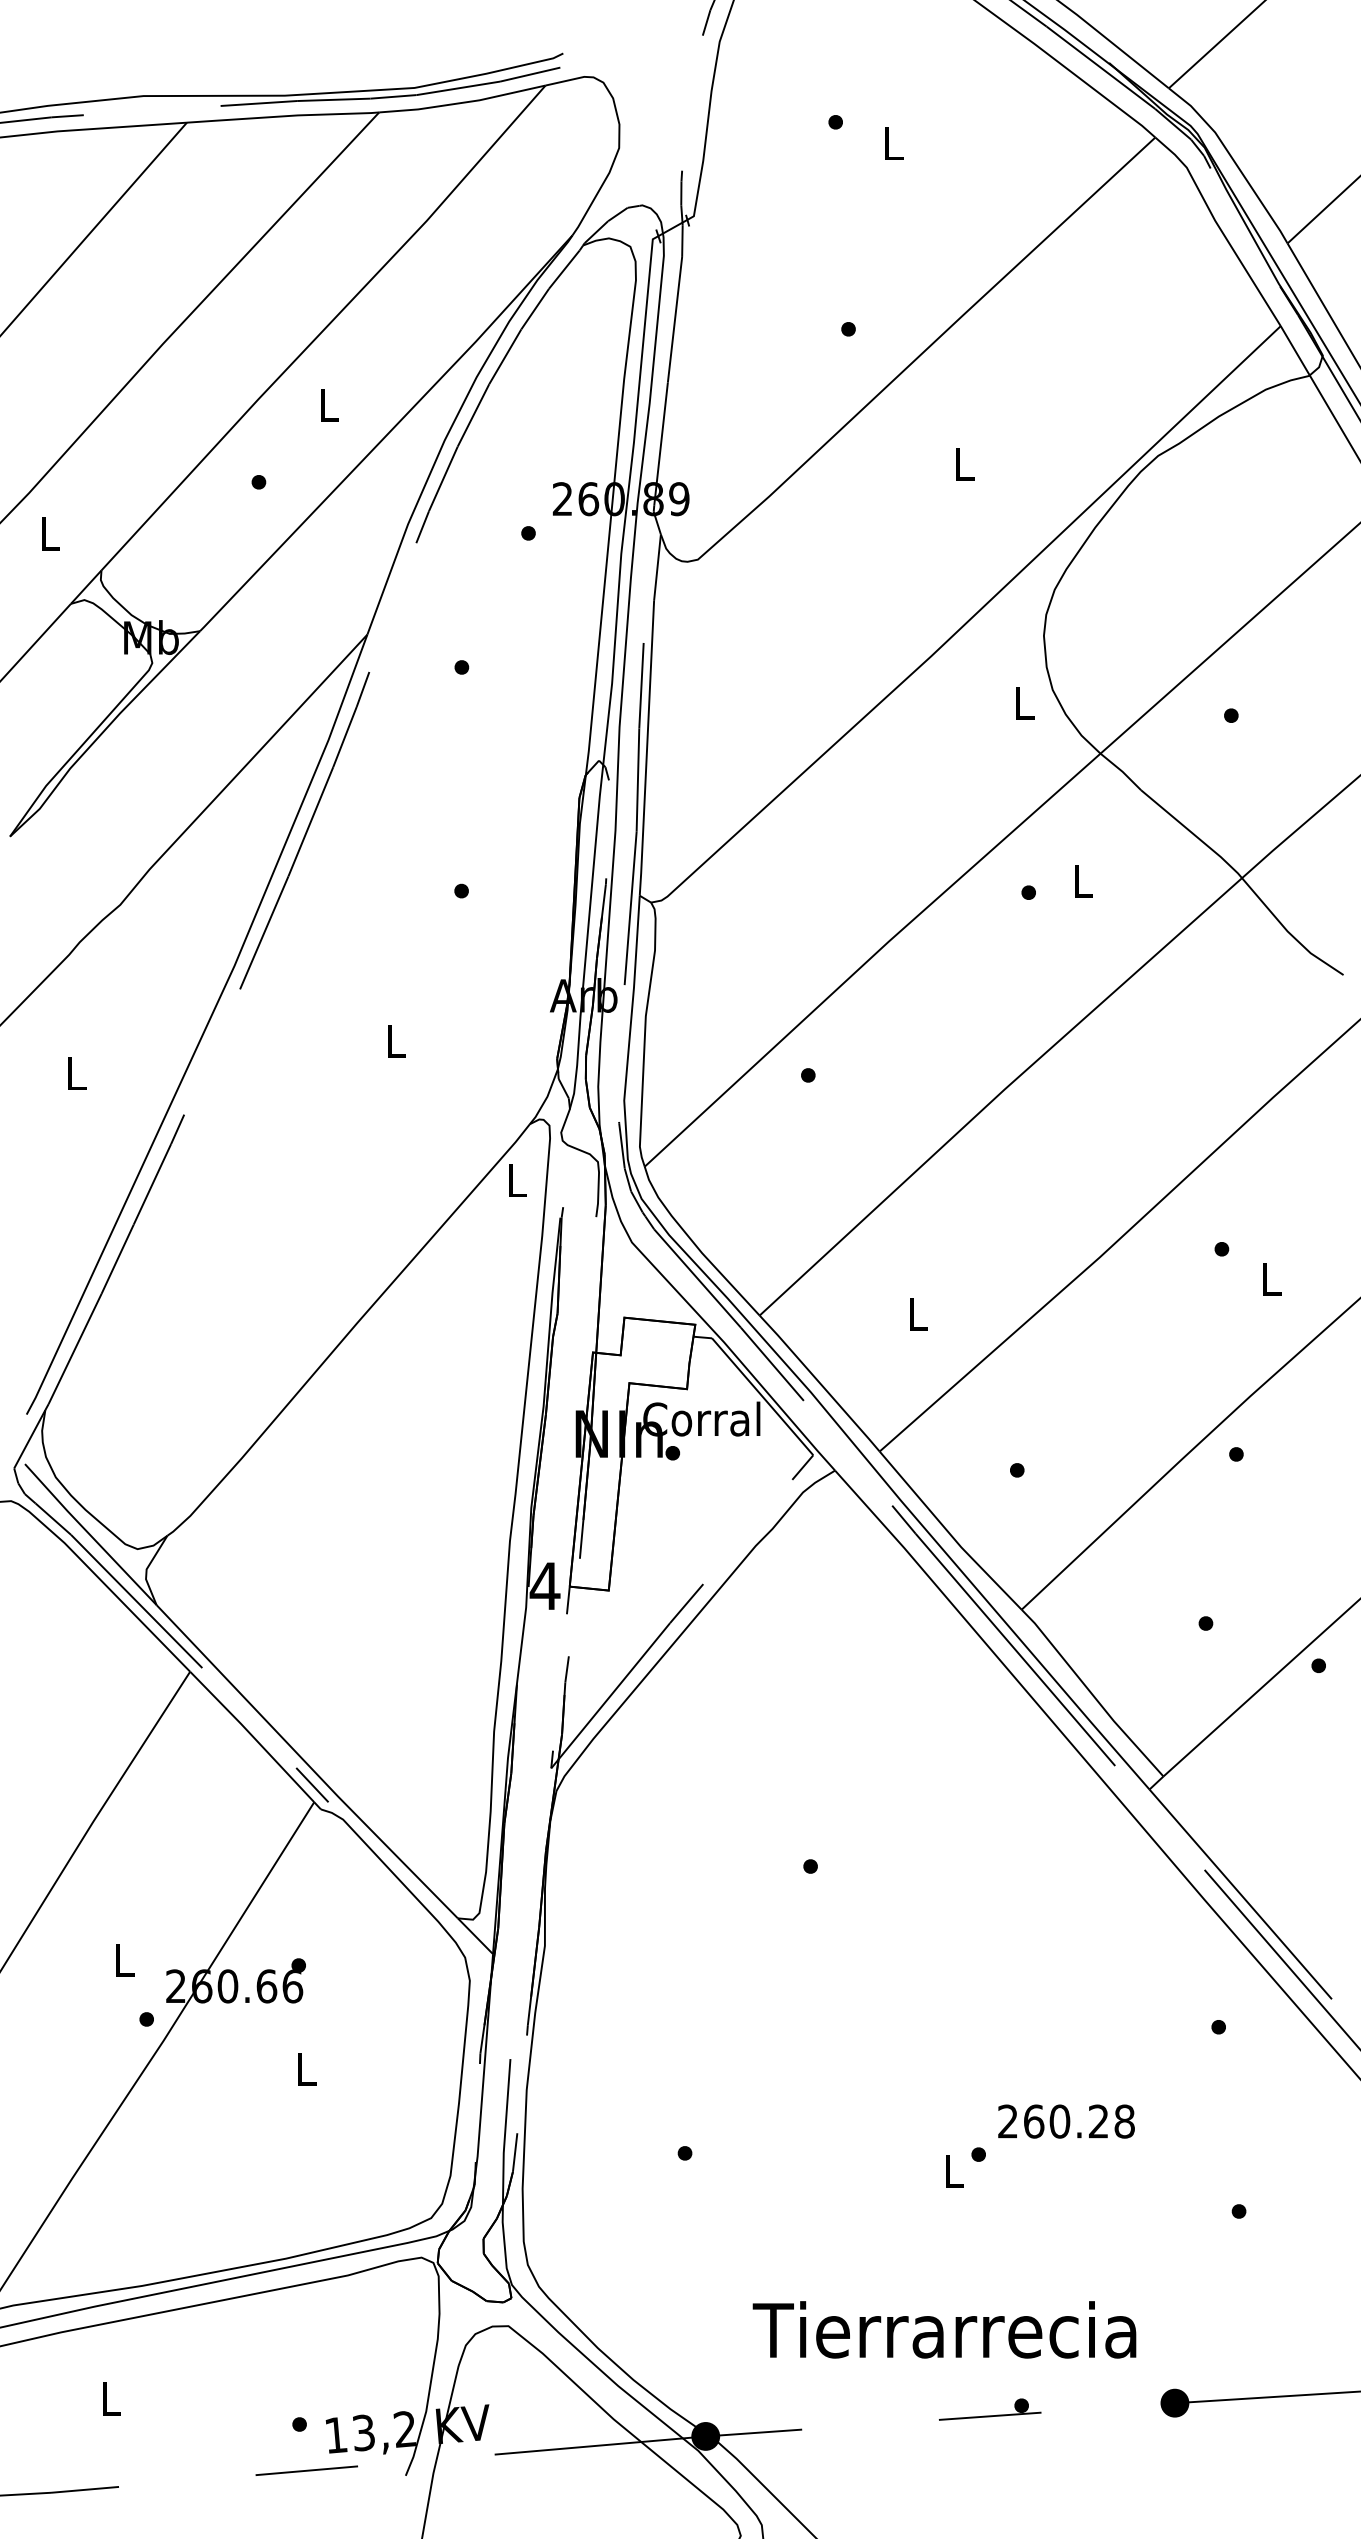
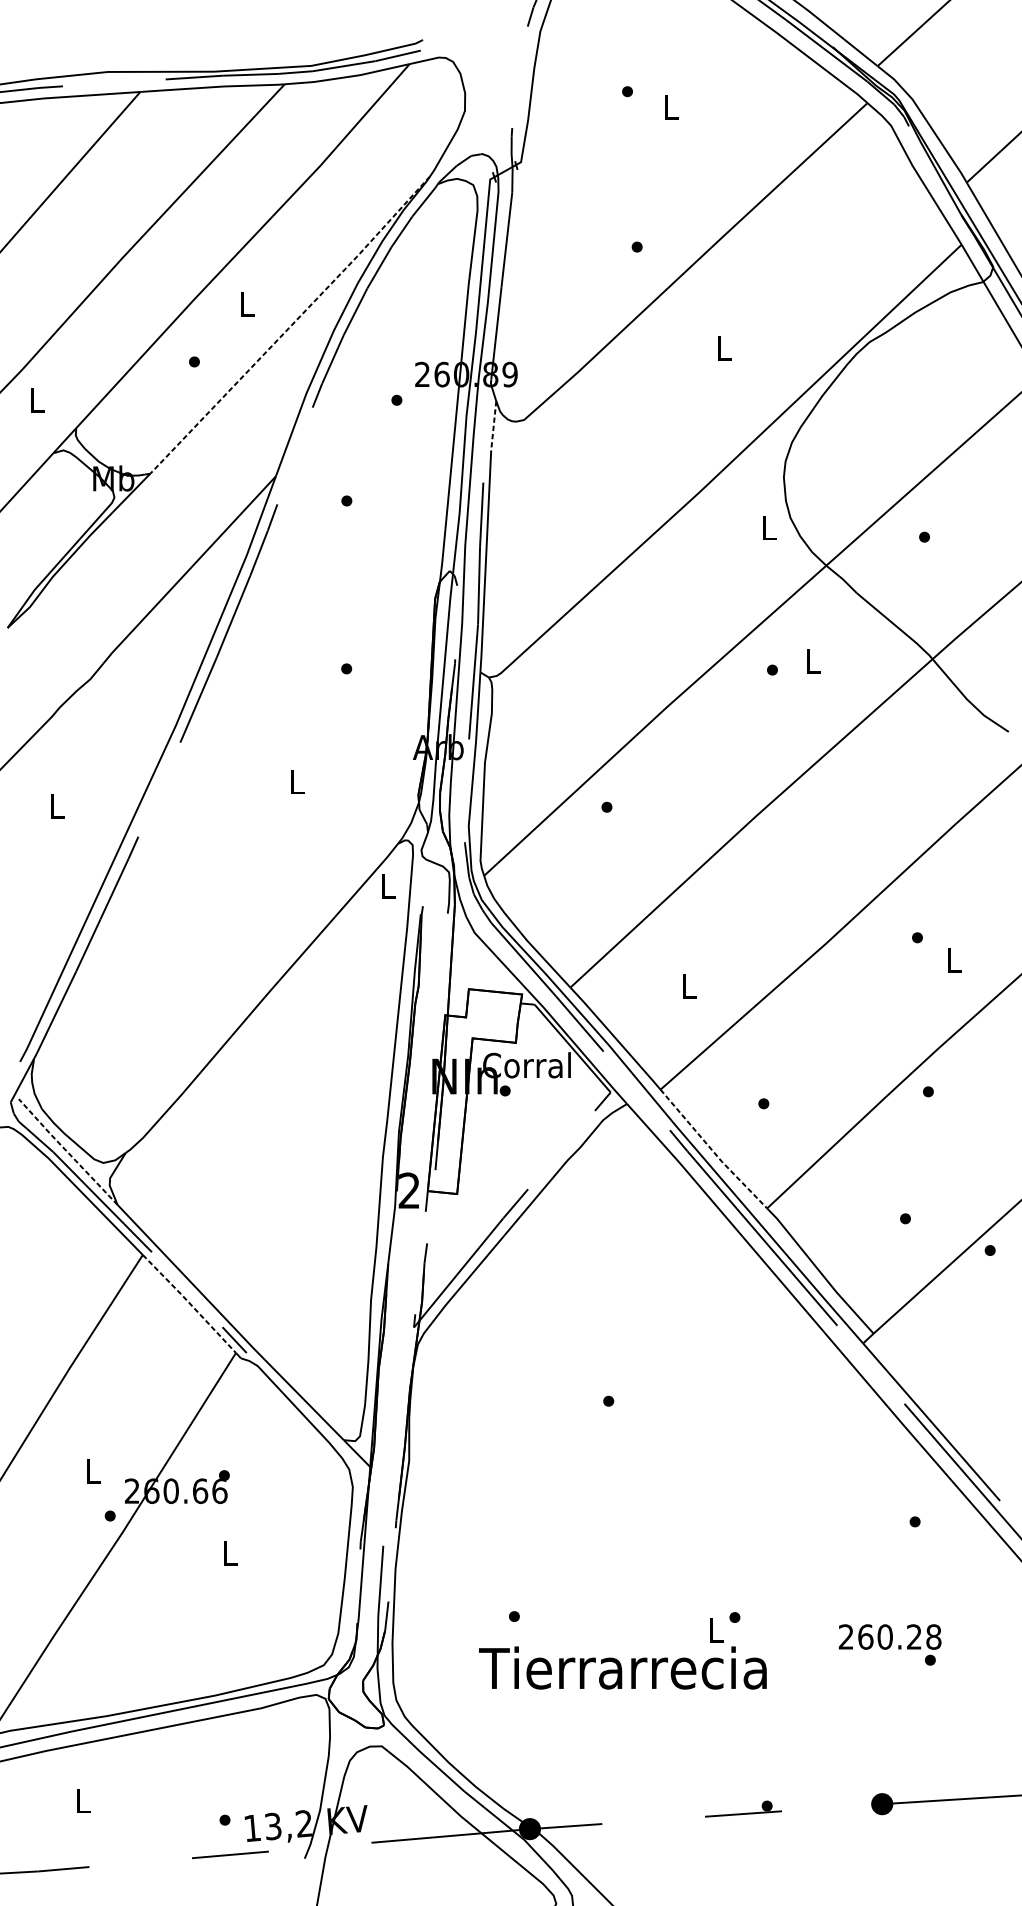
line: (387, 434) -> (291, 326), solid -> dashed
line: (657, 568) -> (493, 426), solid -> dashed
line: (948, 1532) -> (712, 1150), solid -> dashed
line: (89, 1534) -> (67, 1151), solid -> dashed
text: (544, 1585) -> (408, 1190), 4 -> 2
line: (252, 1736) -> (189, 1303), solid -> dashed
text: (1066, 2121) -> (890, 1636), moved
text: (944, 2329) -> (622, 1667), moved

